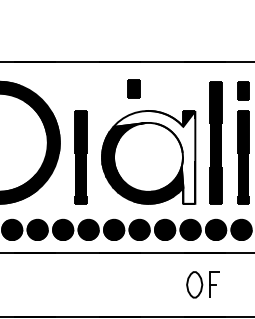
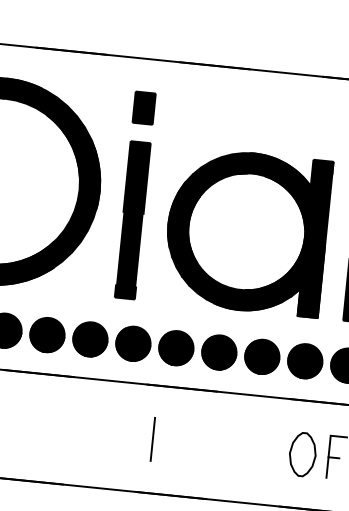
part: (133, 88) -> (143, 107), moved
fill: (154, 156) -> (256, 231), added
line: (105, 284) -> (152, 438), added

